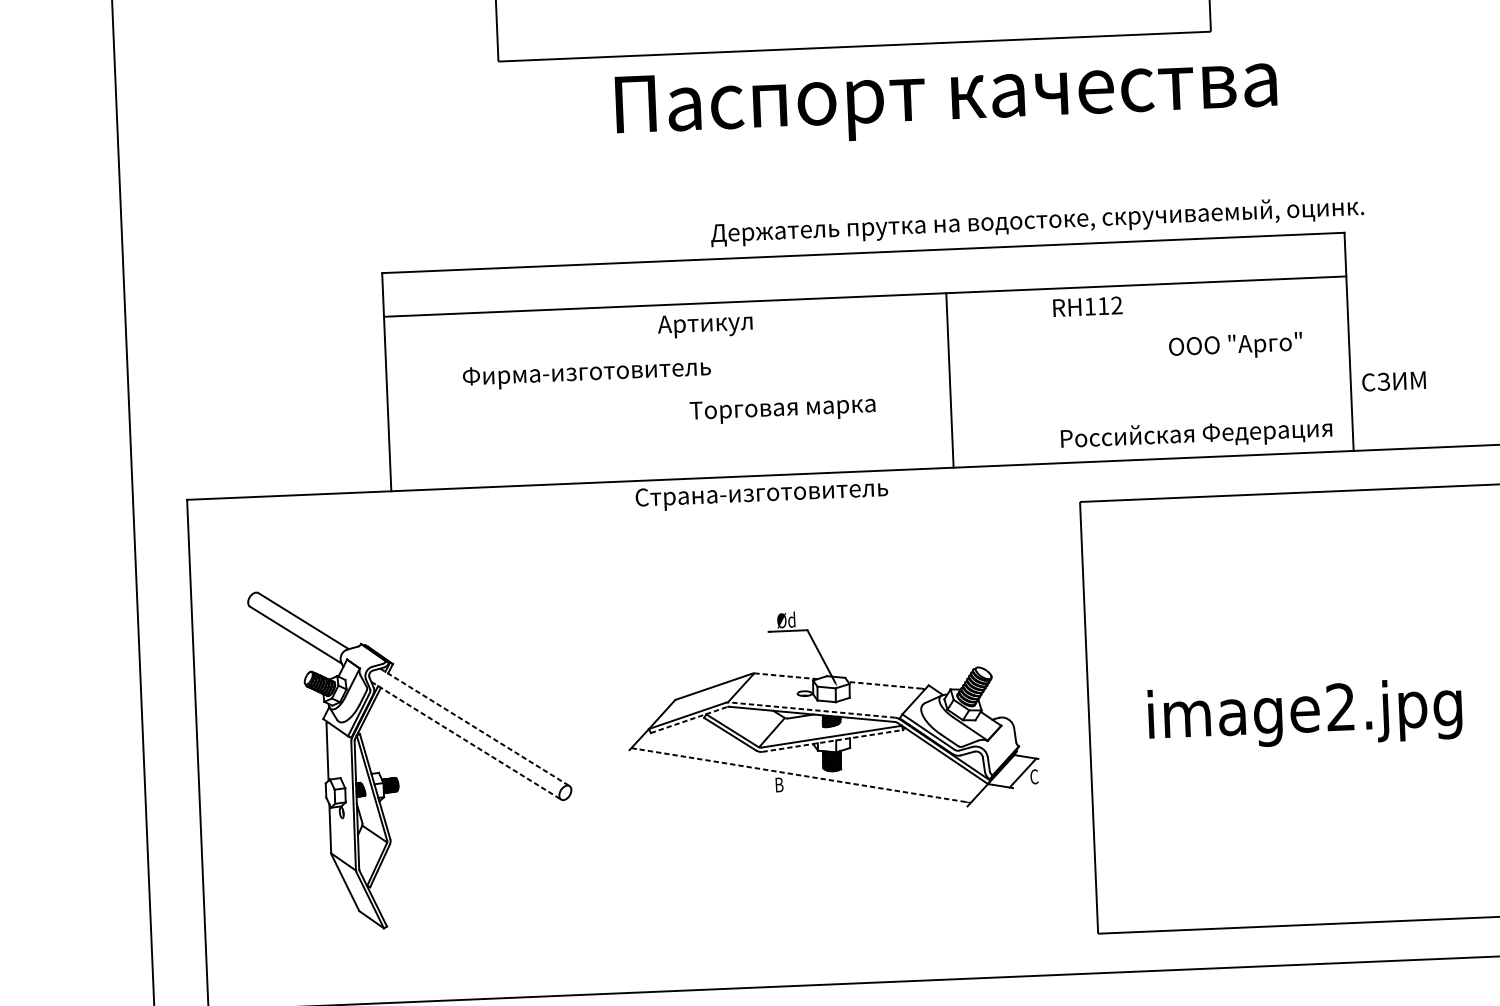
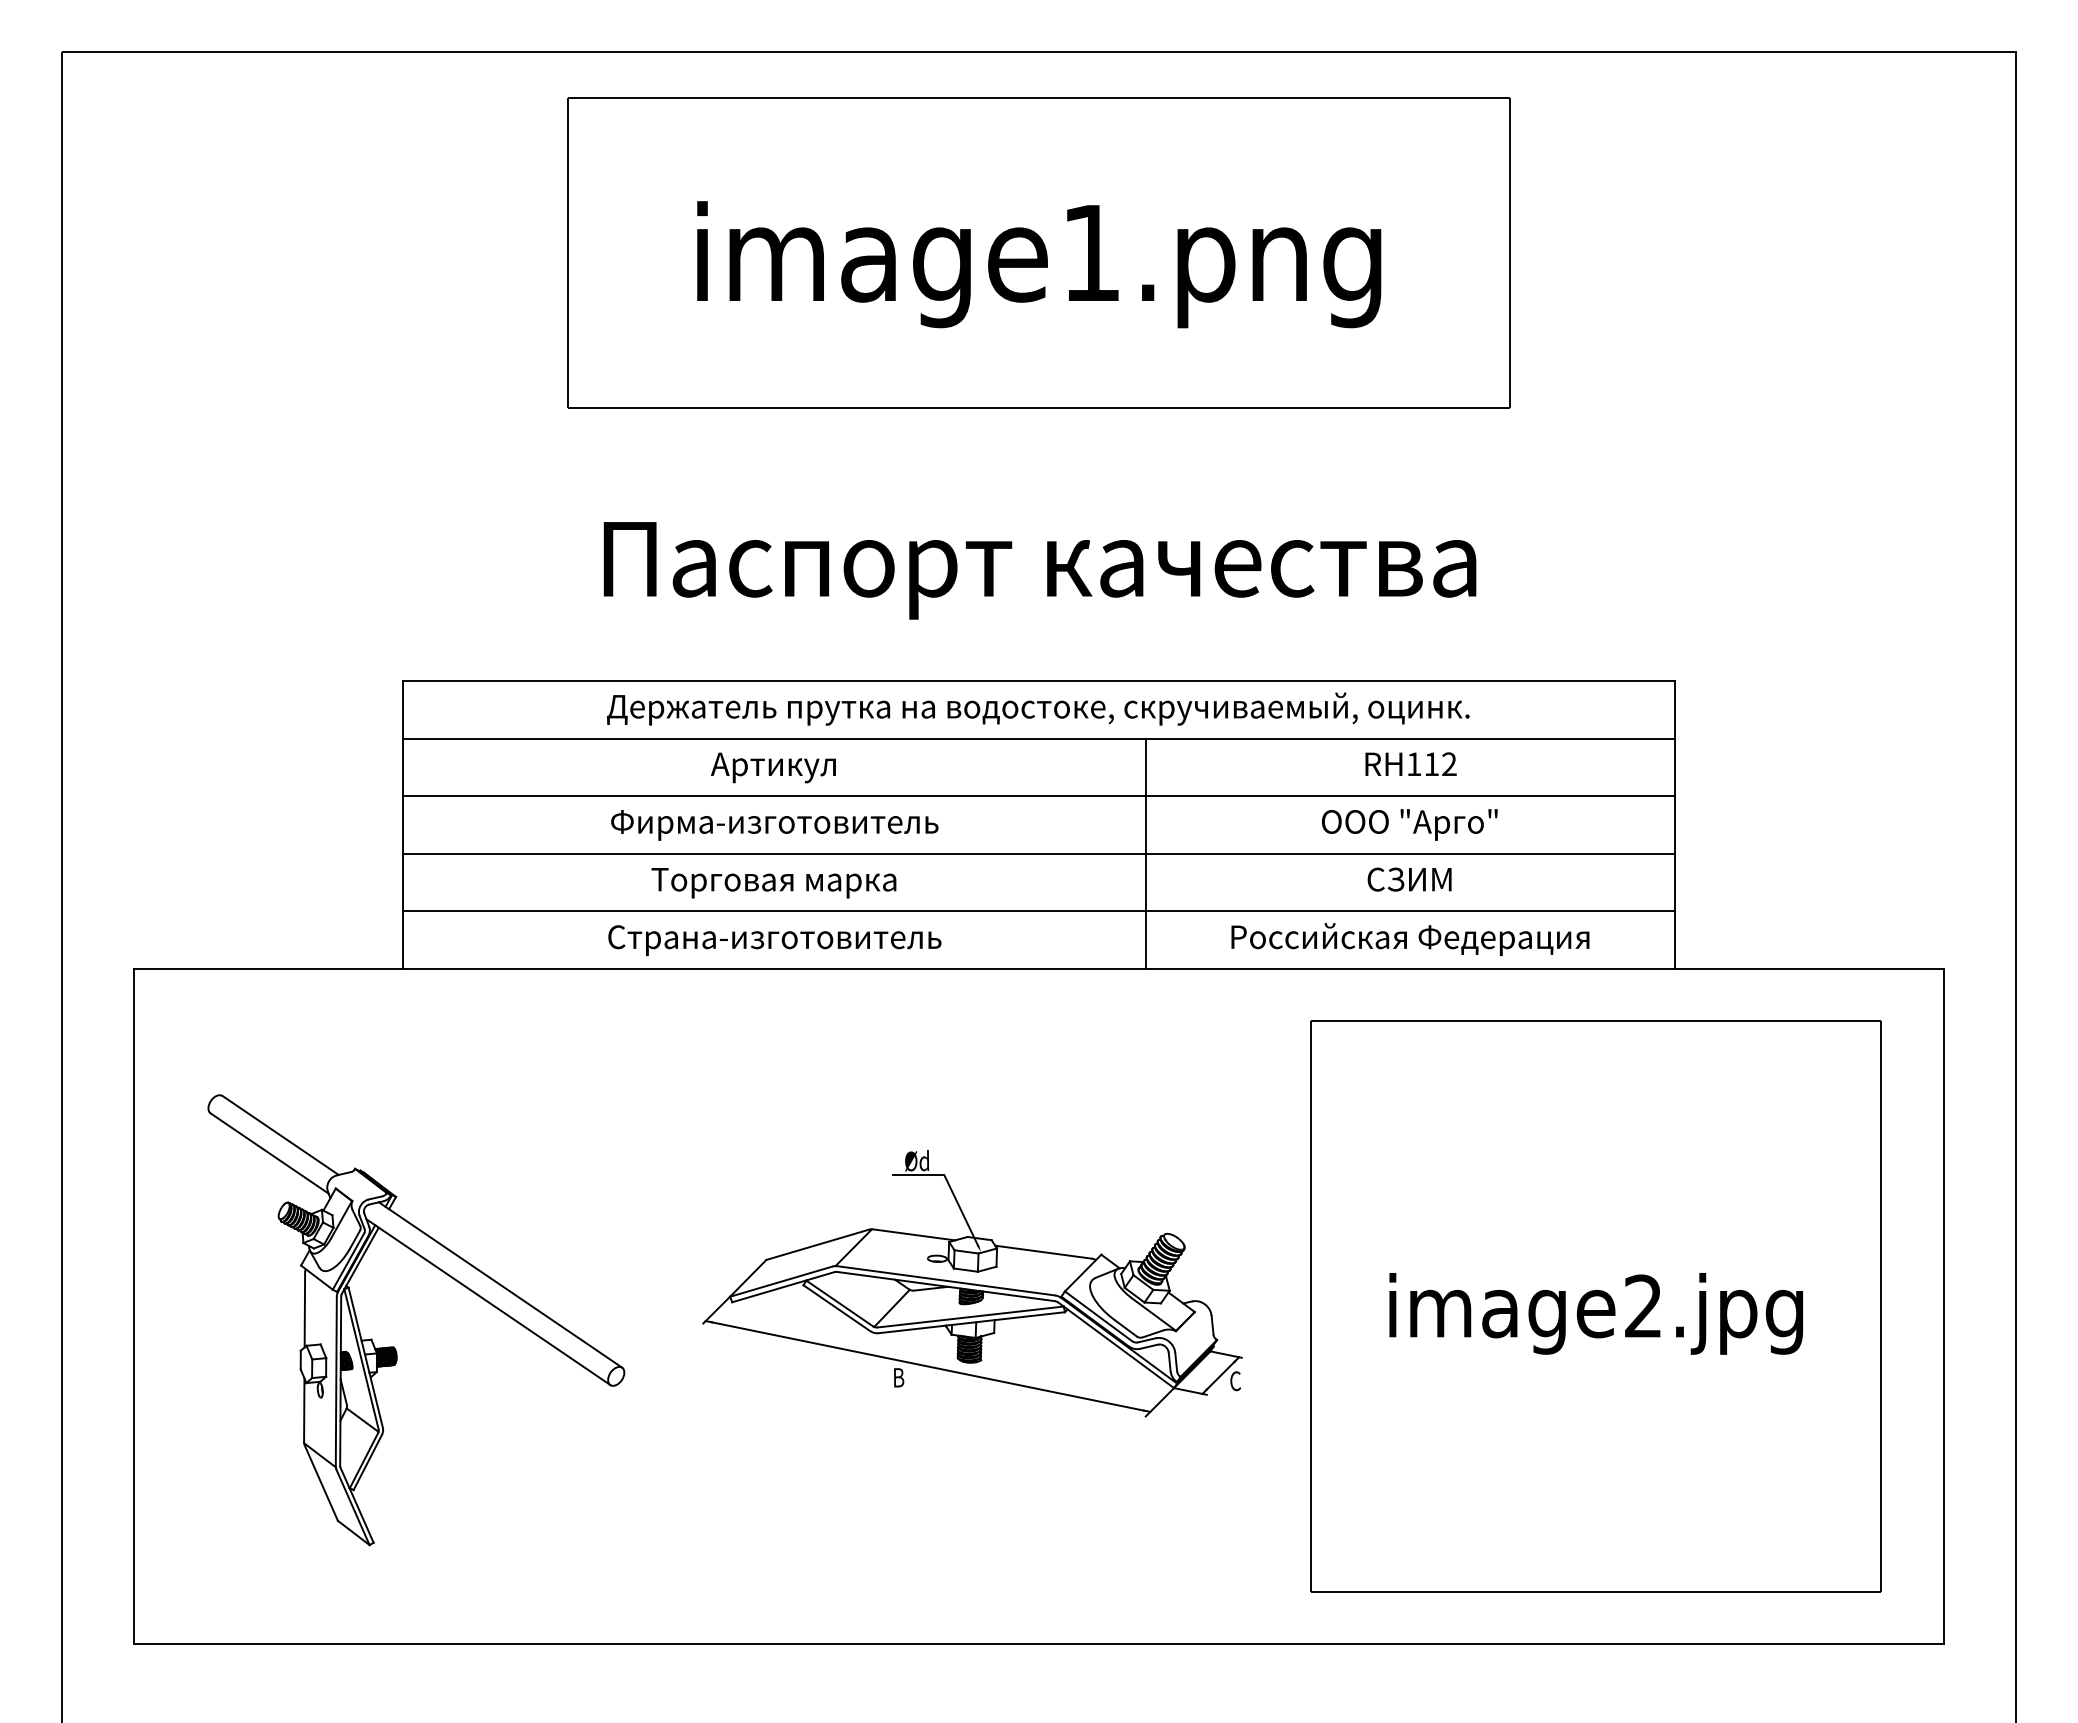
text: (946, 99) -> (1039, 570), moved
text: (1037, 221) -> (1038, 708), moved
text: (1087, 306) -> (1410, 763), moved
text: (705, 325) -> (773, 767), moved
line: (866, 340) -> (1038, 796), added
text: (1235, 346) -> (1409, 824), moved
text: (586, 374) -> (774, 825), moved
text: (1393, 381) -> (1409, 879), moved
line: (868, 383) -> (1038, 853), added
text: (782, 409) -> (773, 883), moved
line: (870, 427) -> (1038, 911), added
text: (1196, 435) -> (1410, 939), moved
text: (761, 495) -> (774, 940), moved
line: (785, 676) -> (913, 1234), dashed -> solid
line: (884, 685) -> (1043, 1252), dashed -> solid
line: (811, 709) -> (945, 1280), dashed -> solid
line: (689, 720) -> (783, 1287), dashed -> solid
line: (474, 727) -> (500, 1285), dashed -> solid
line: (466, 740) -> (488, 1302), dashed -> solid
line: (832, 740) -> (971, 1322), dashed -> solid
line: (801, 775) -> (928, 1366), dashed -> solid

